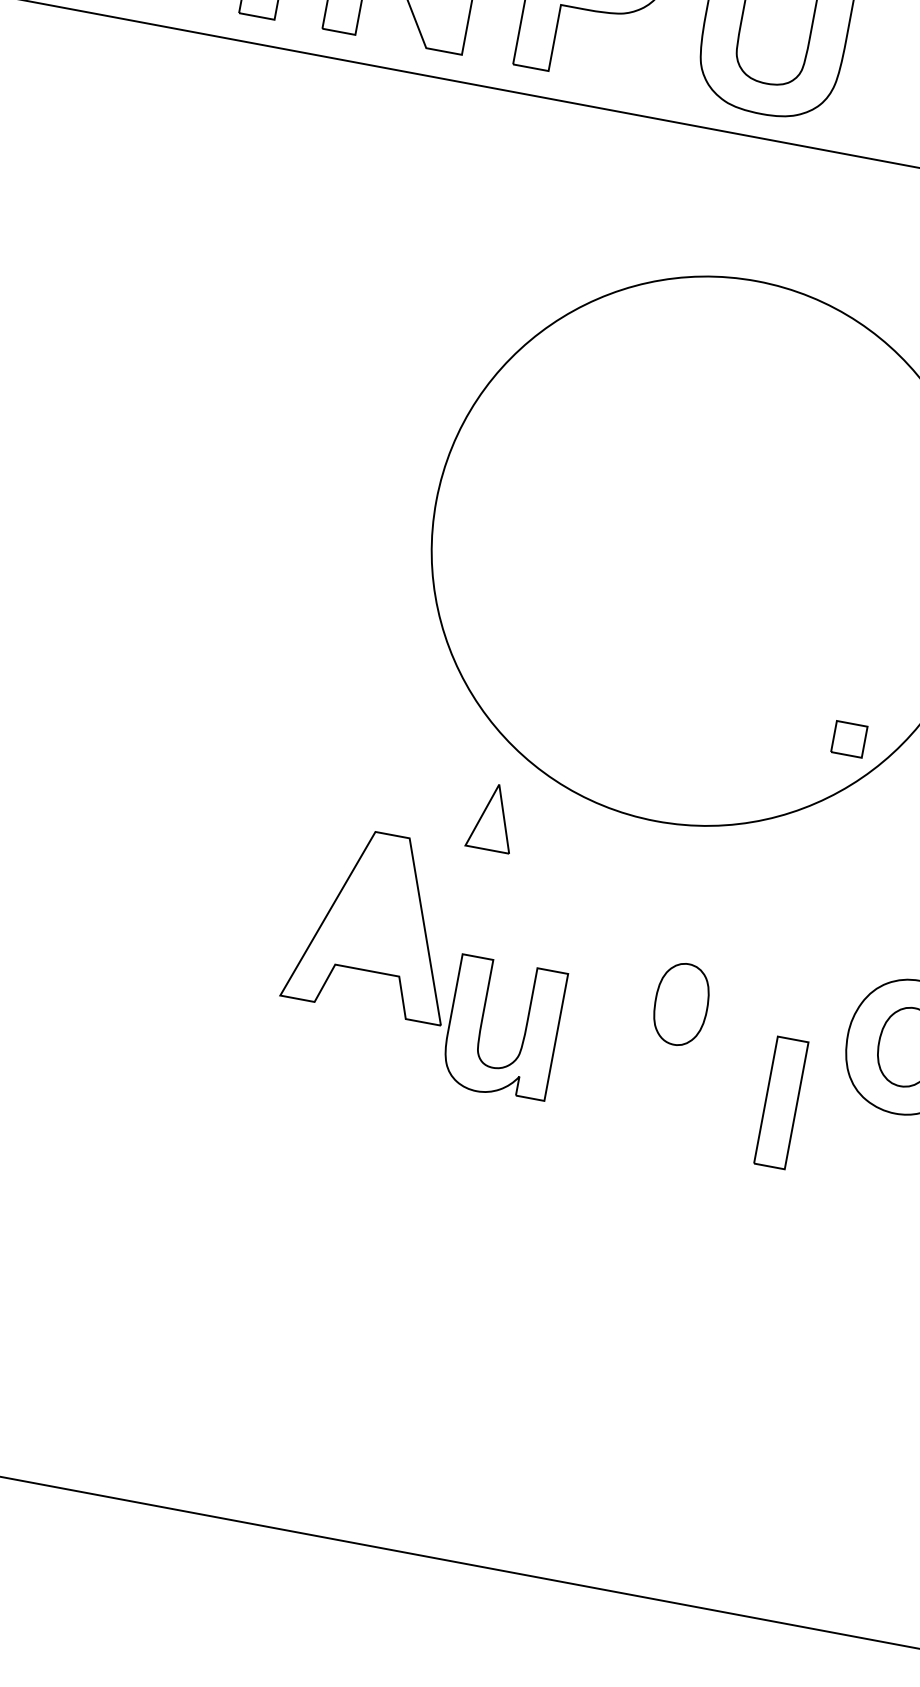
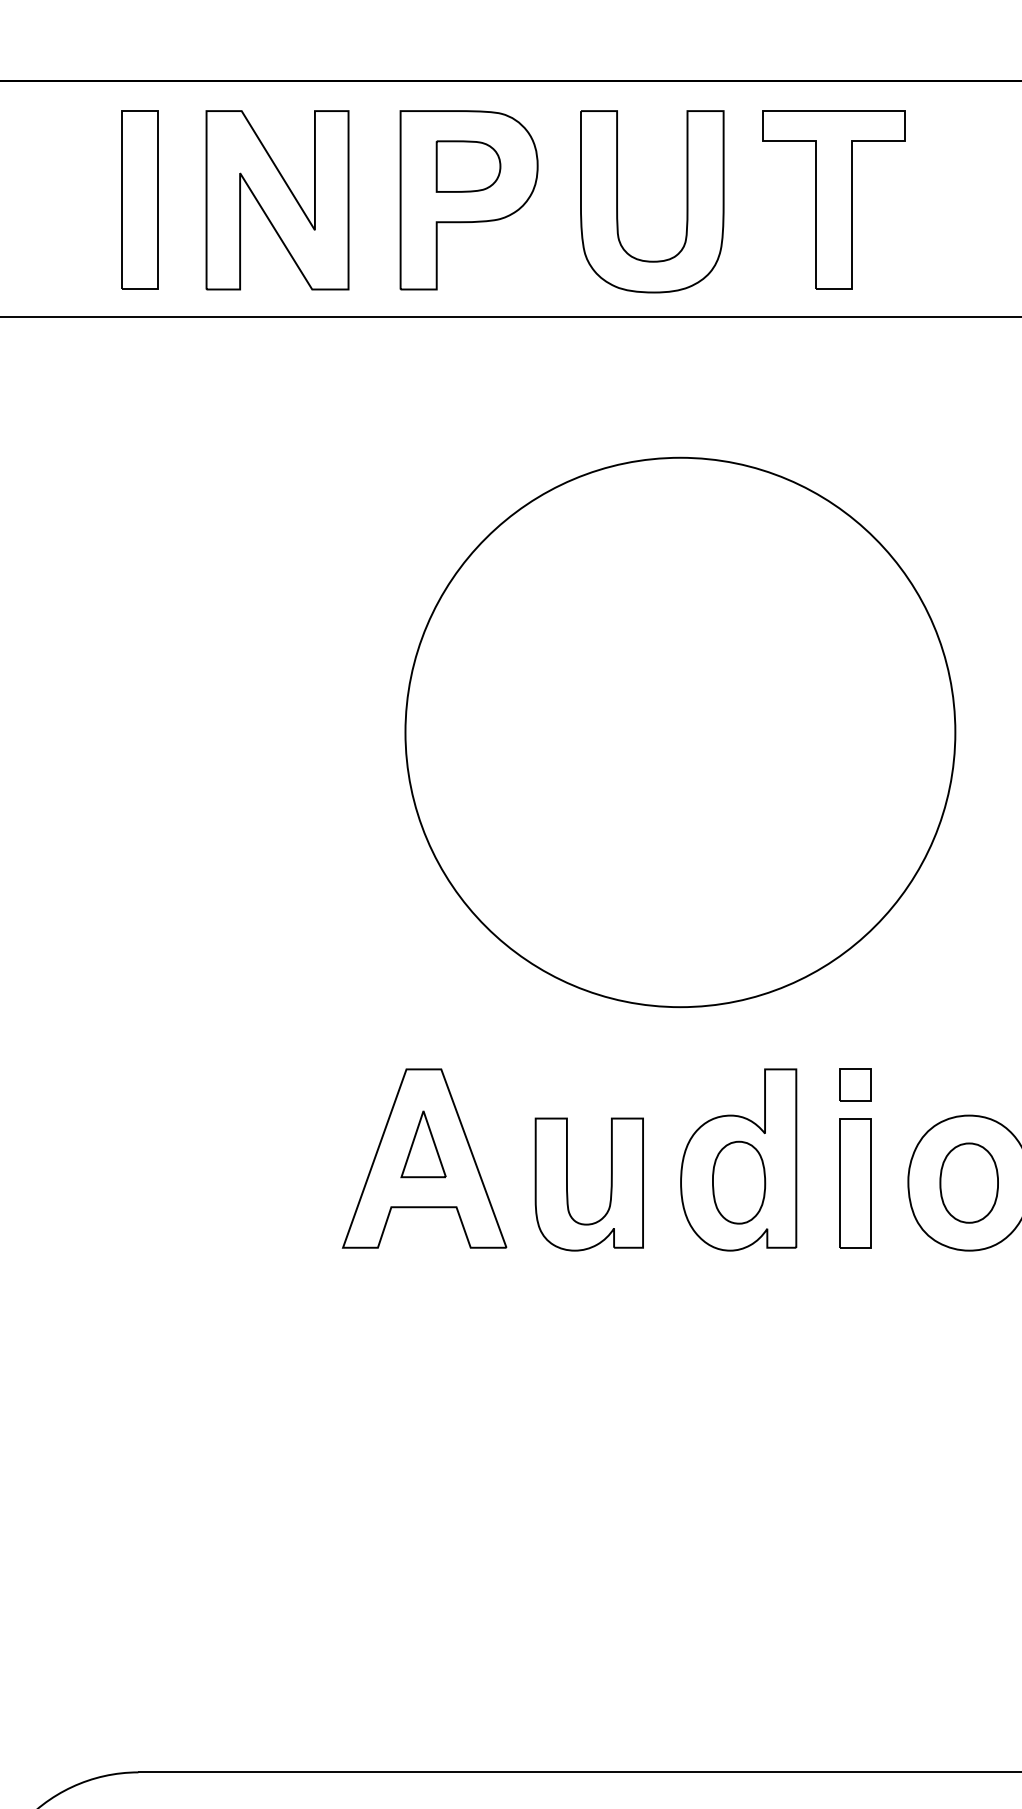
part: (849, 738) -> (855, 1084), moved
part: (493, 817) -> (423, 1144), moved
part: (685, 981) -> (738, 1159), added
part: (481, 1024) -> (567, 1184), moved
part: (781, 1103) -> (855, 1183), moved

